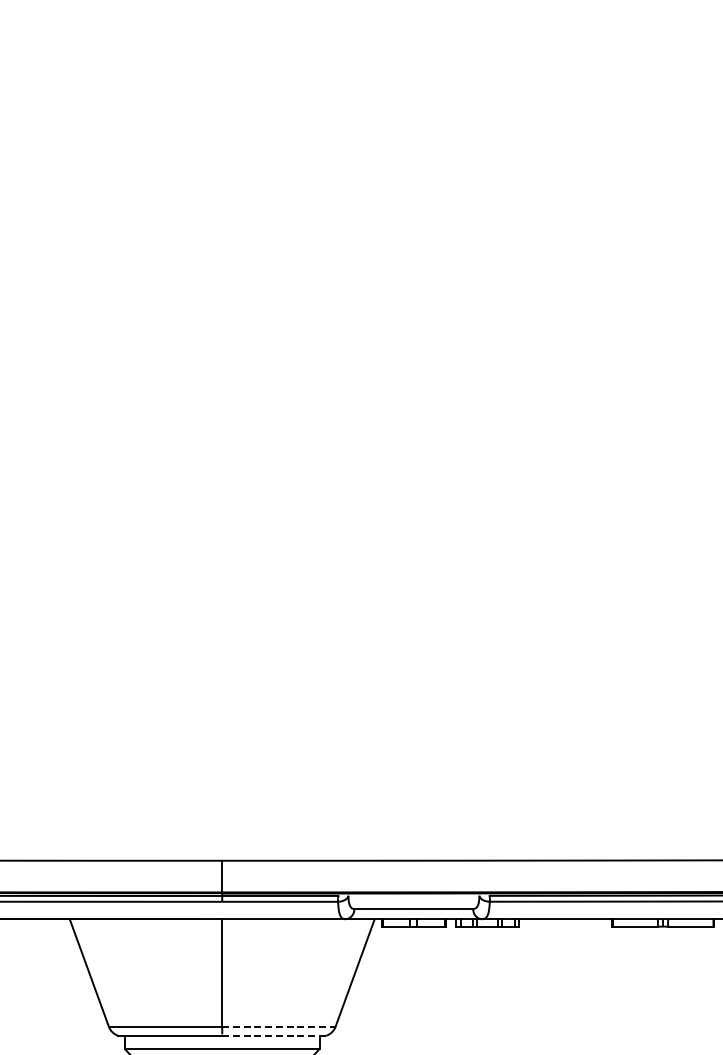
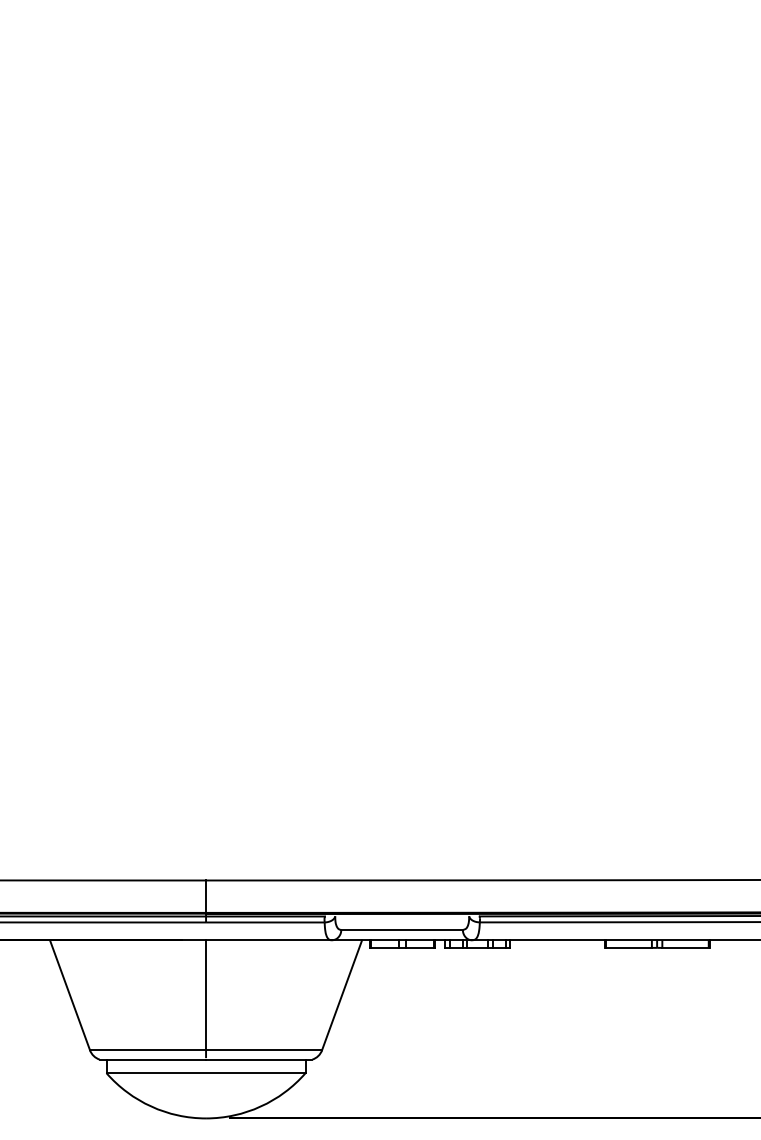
line: (279, 1026) -> (264, 1050), dashed -> solid
line: (274, 1035) -> (259, 1059), dashed -> solid

